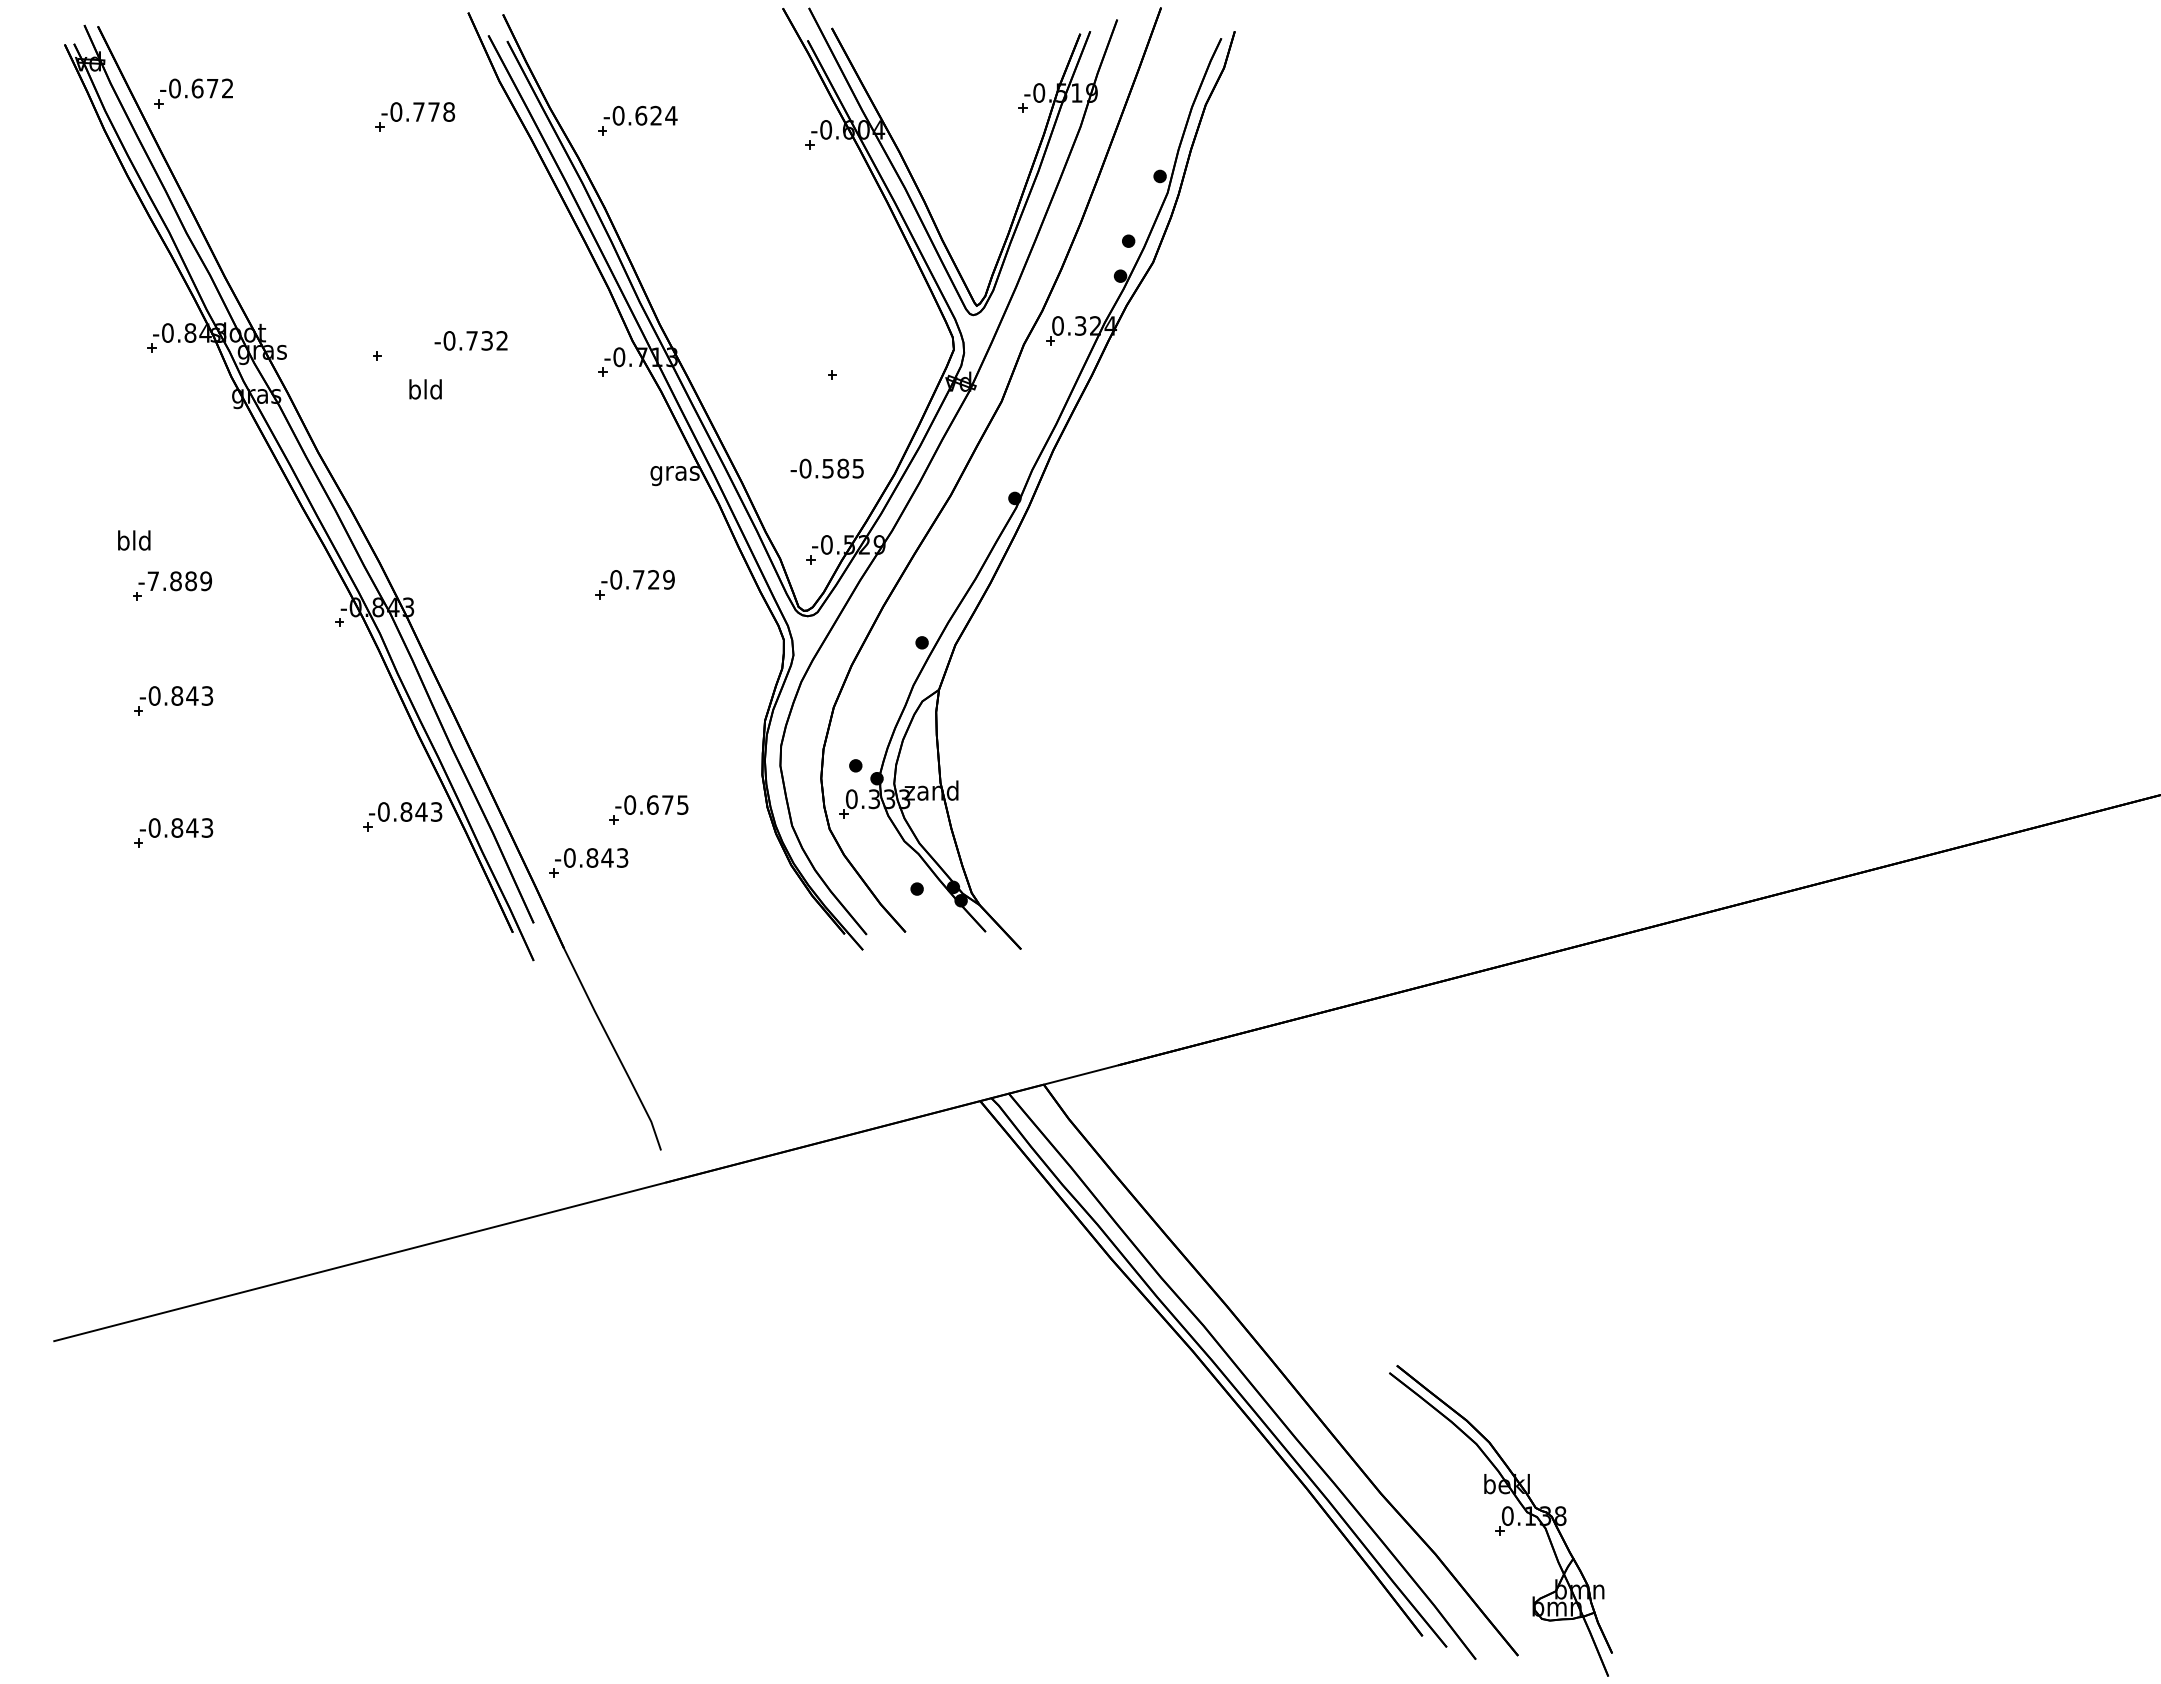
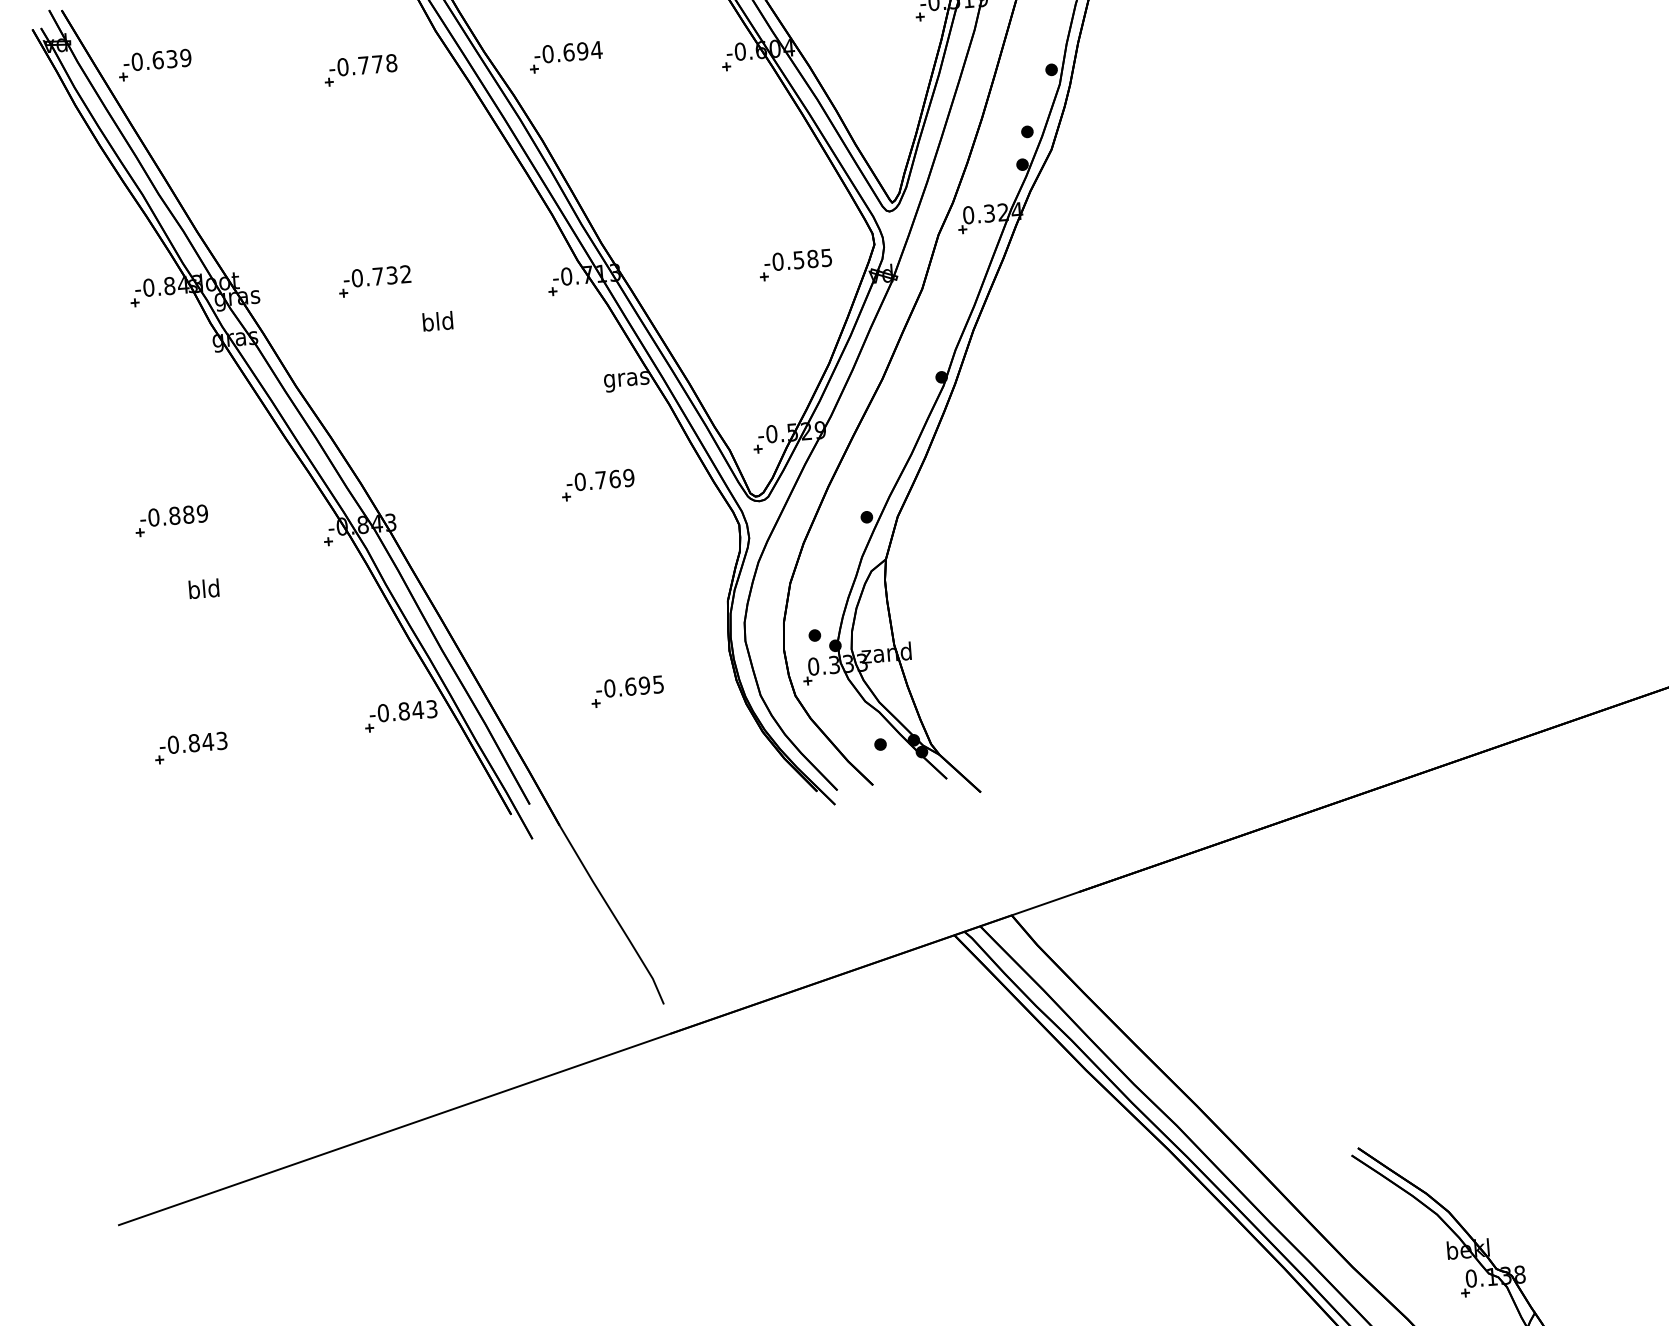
text: (220, 88) -> (179, 58), -0.672 -> -0.639
text: (656, 115) -> (583, 51), -0.624 -> -0.694
text: (470, 340) -> (376, 276), moved
text: (425, 389) -> (437, 321), moved
text: (826, 468) -> (797, 260), moved
text: (134, 540) -> (204, 588), moved
text: (653, 579) -> (614, 478), -0.729 -> -0.769
text: (153, 581) -> (154, 517), -7.889 -> -0.889
part: (173, 700) -> (181, 625), removed
text: (667, 804) -> (644, 685), -0.675 -> -0.695
part: (588, 862) -> (575, 744), removed

